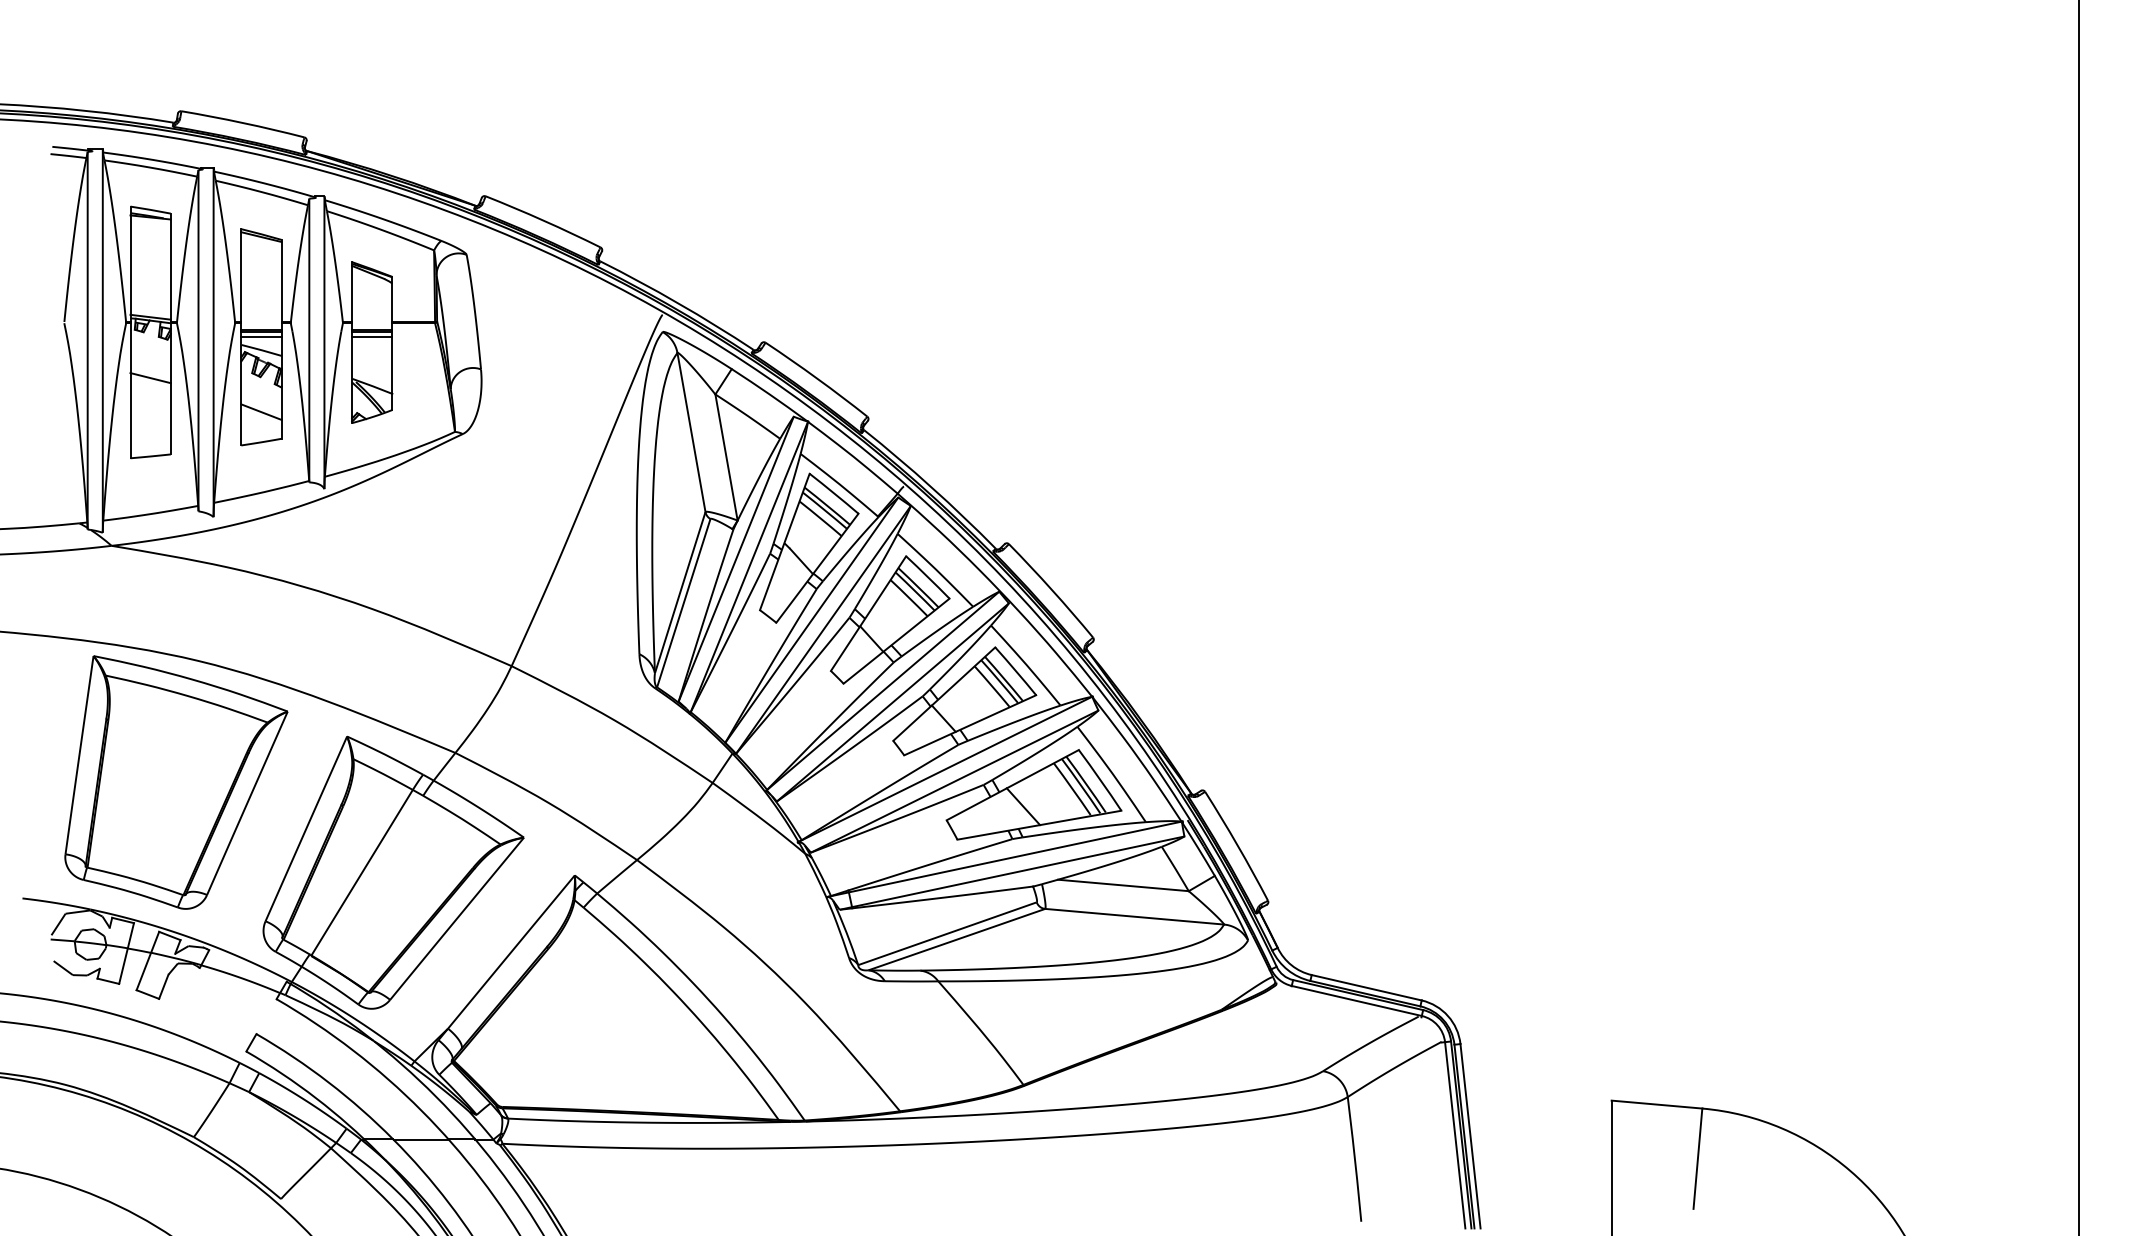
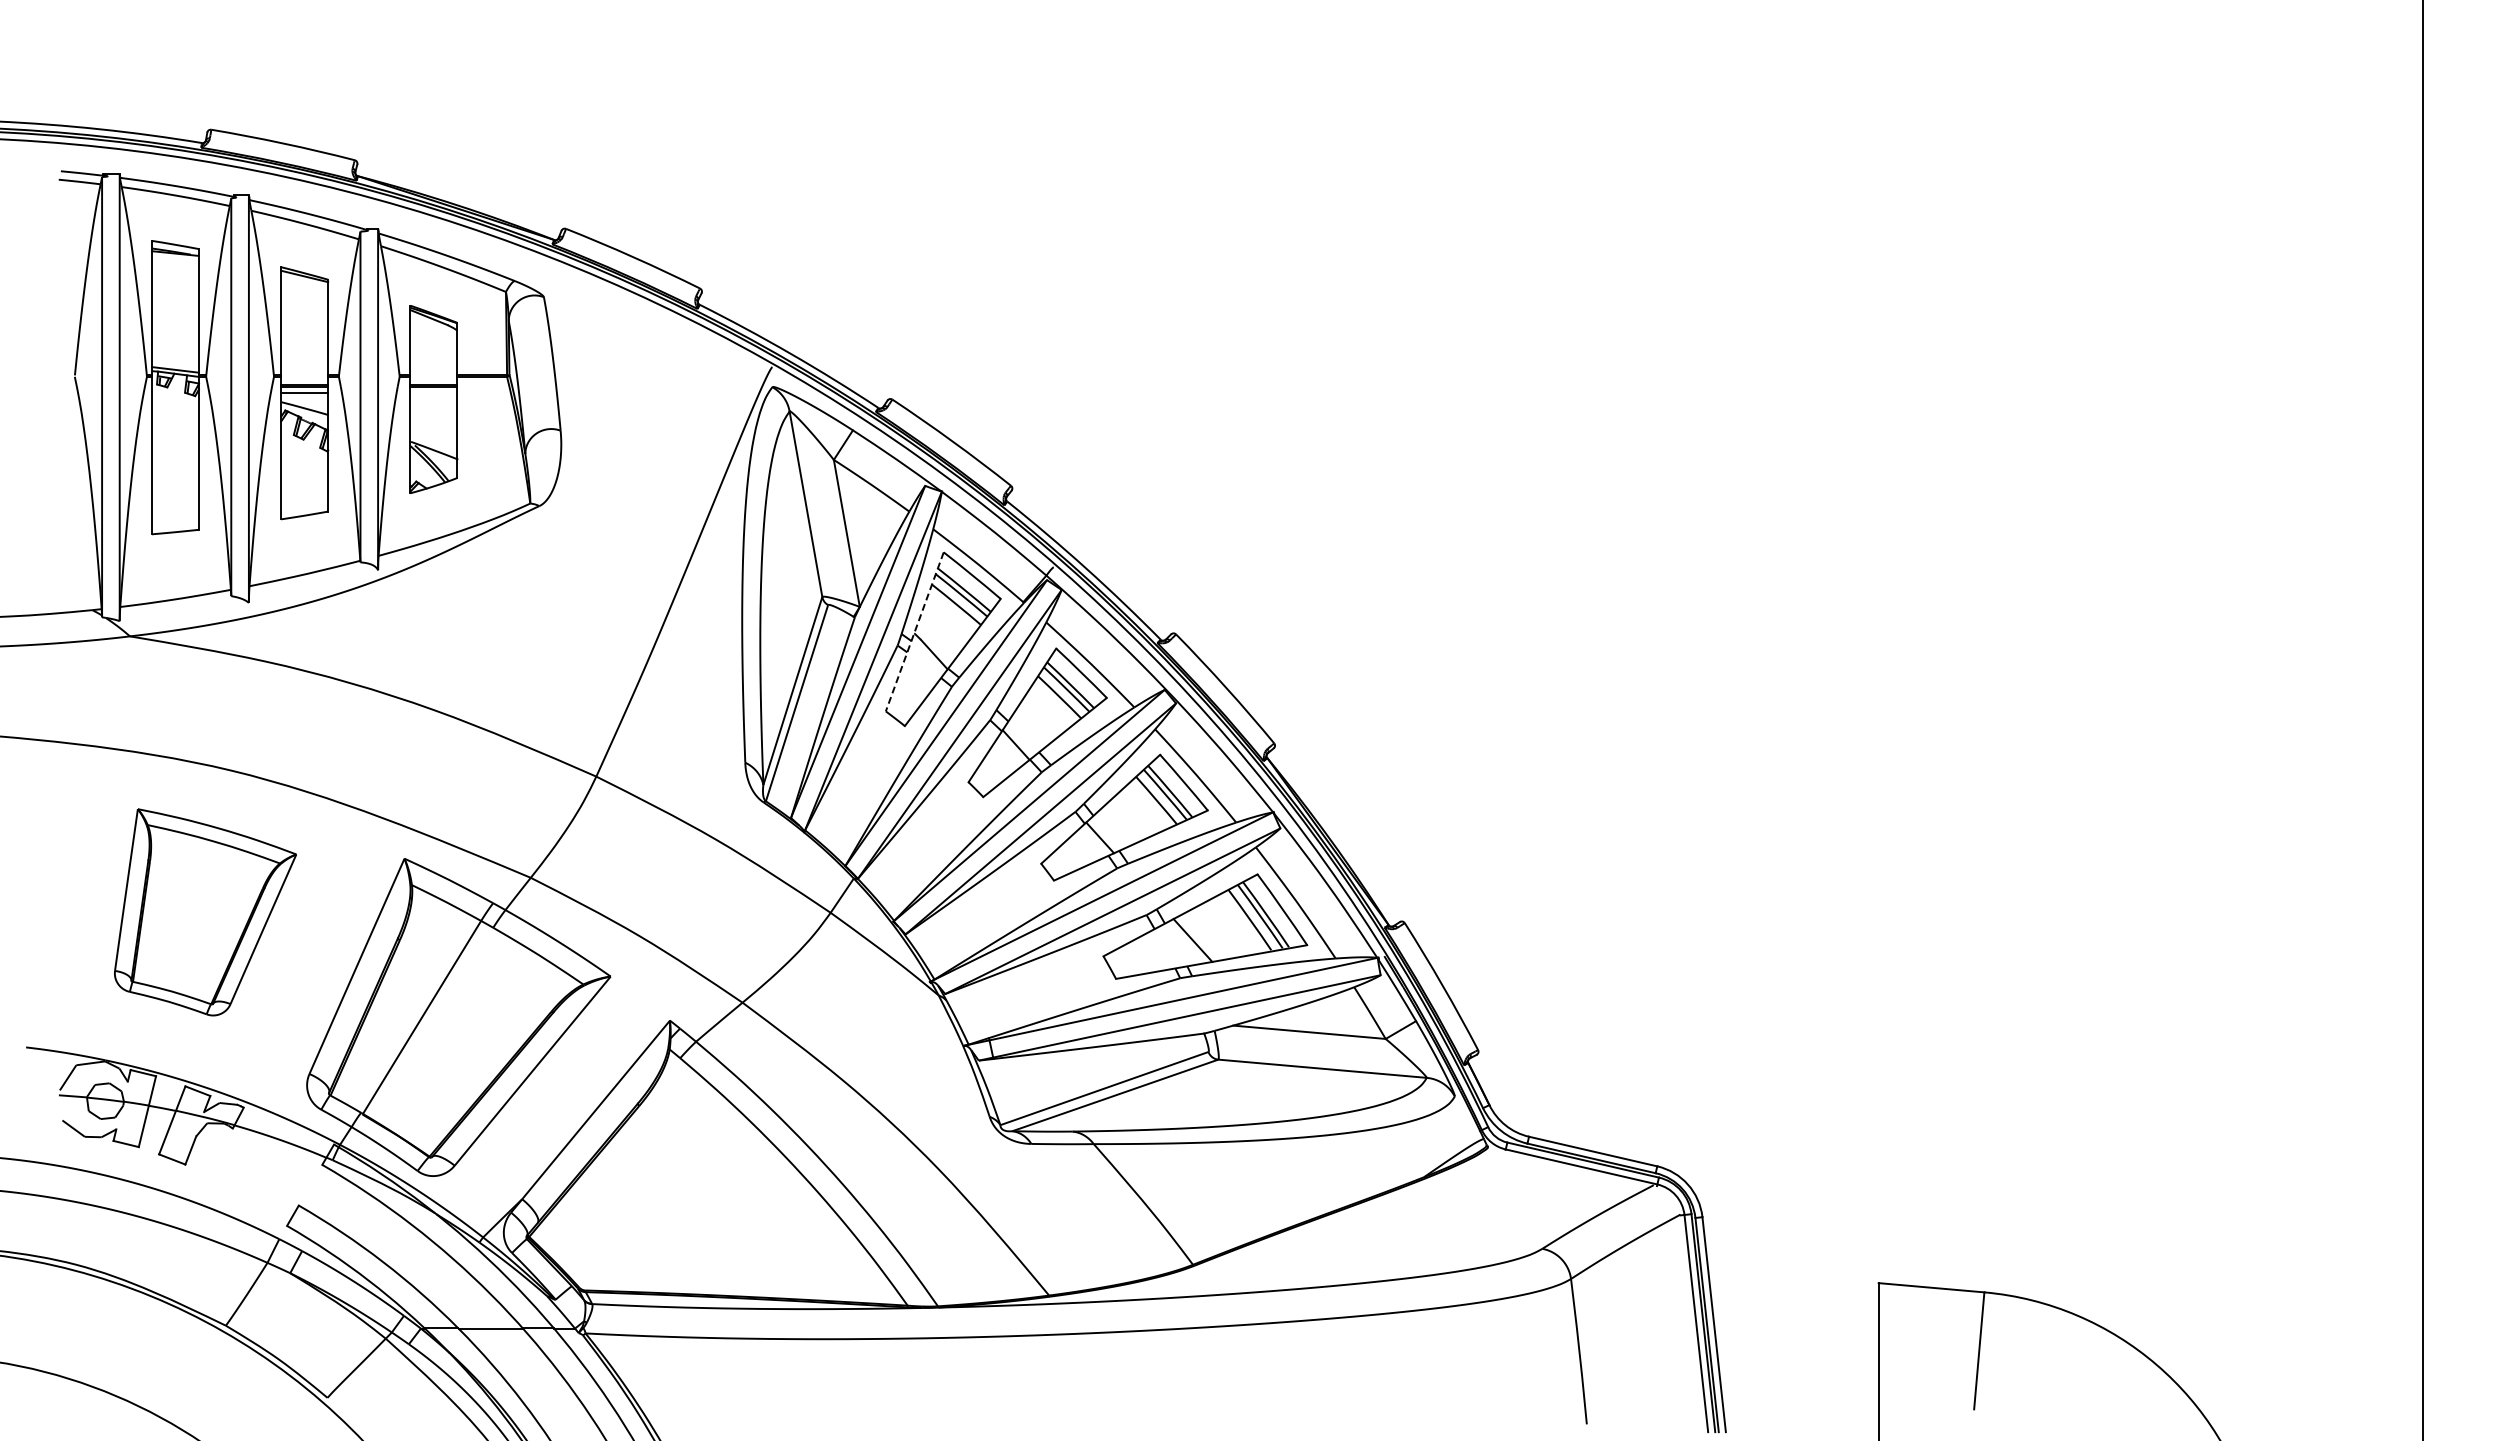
line: (371, 336) -> (433, 392), removed
line: (150, 377) -> (175, 440), removed
line: (261, 412) -> (304, 480), removed
line: (784, 541) -> (914, 631), solid -> dashed
part: (176, 782) -> (205, 912), size x0.7

